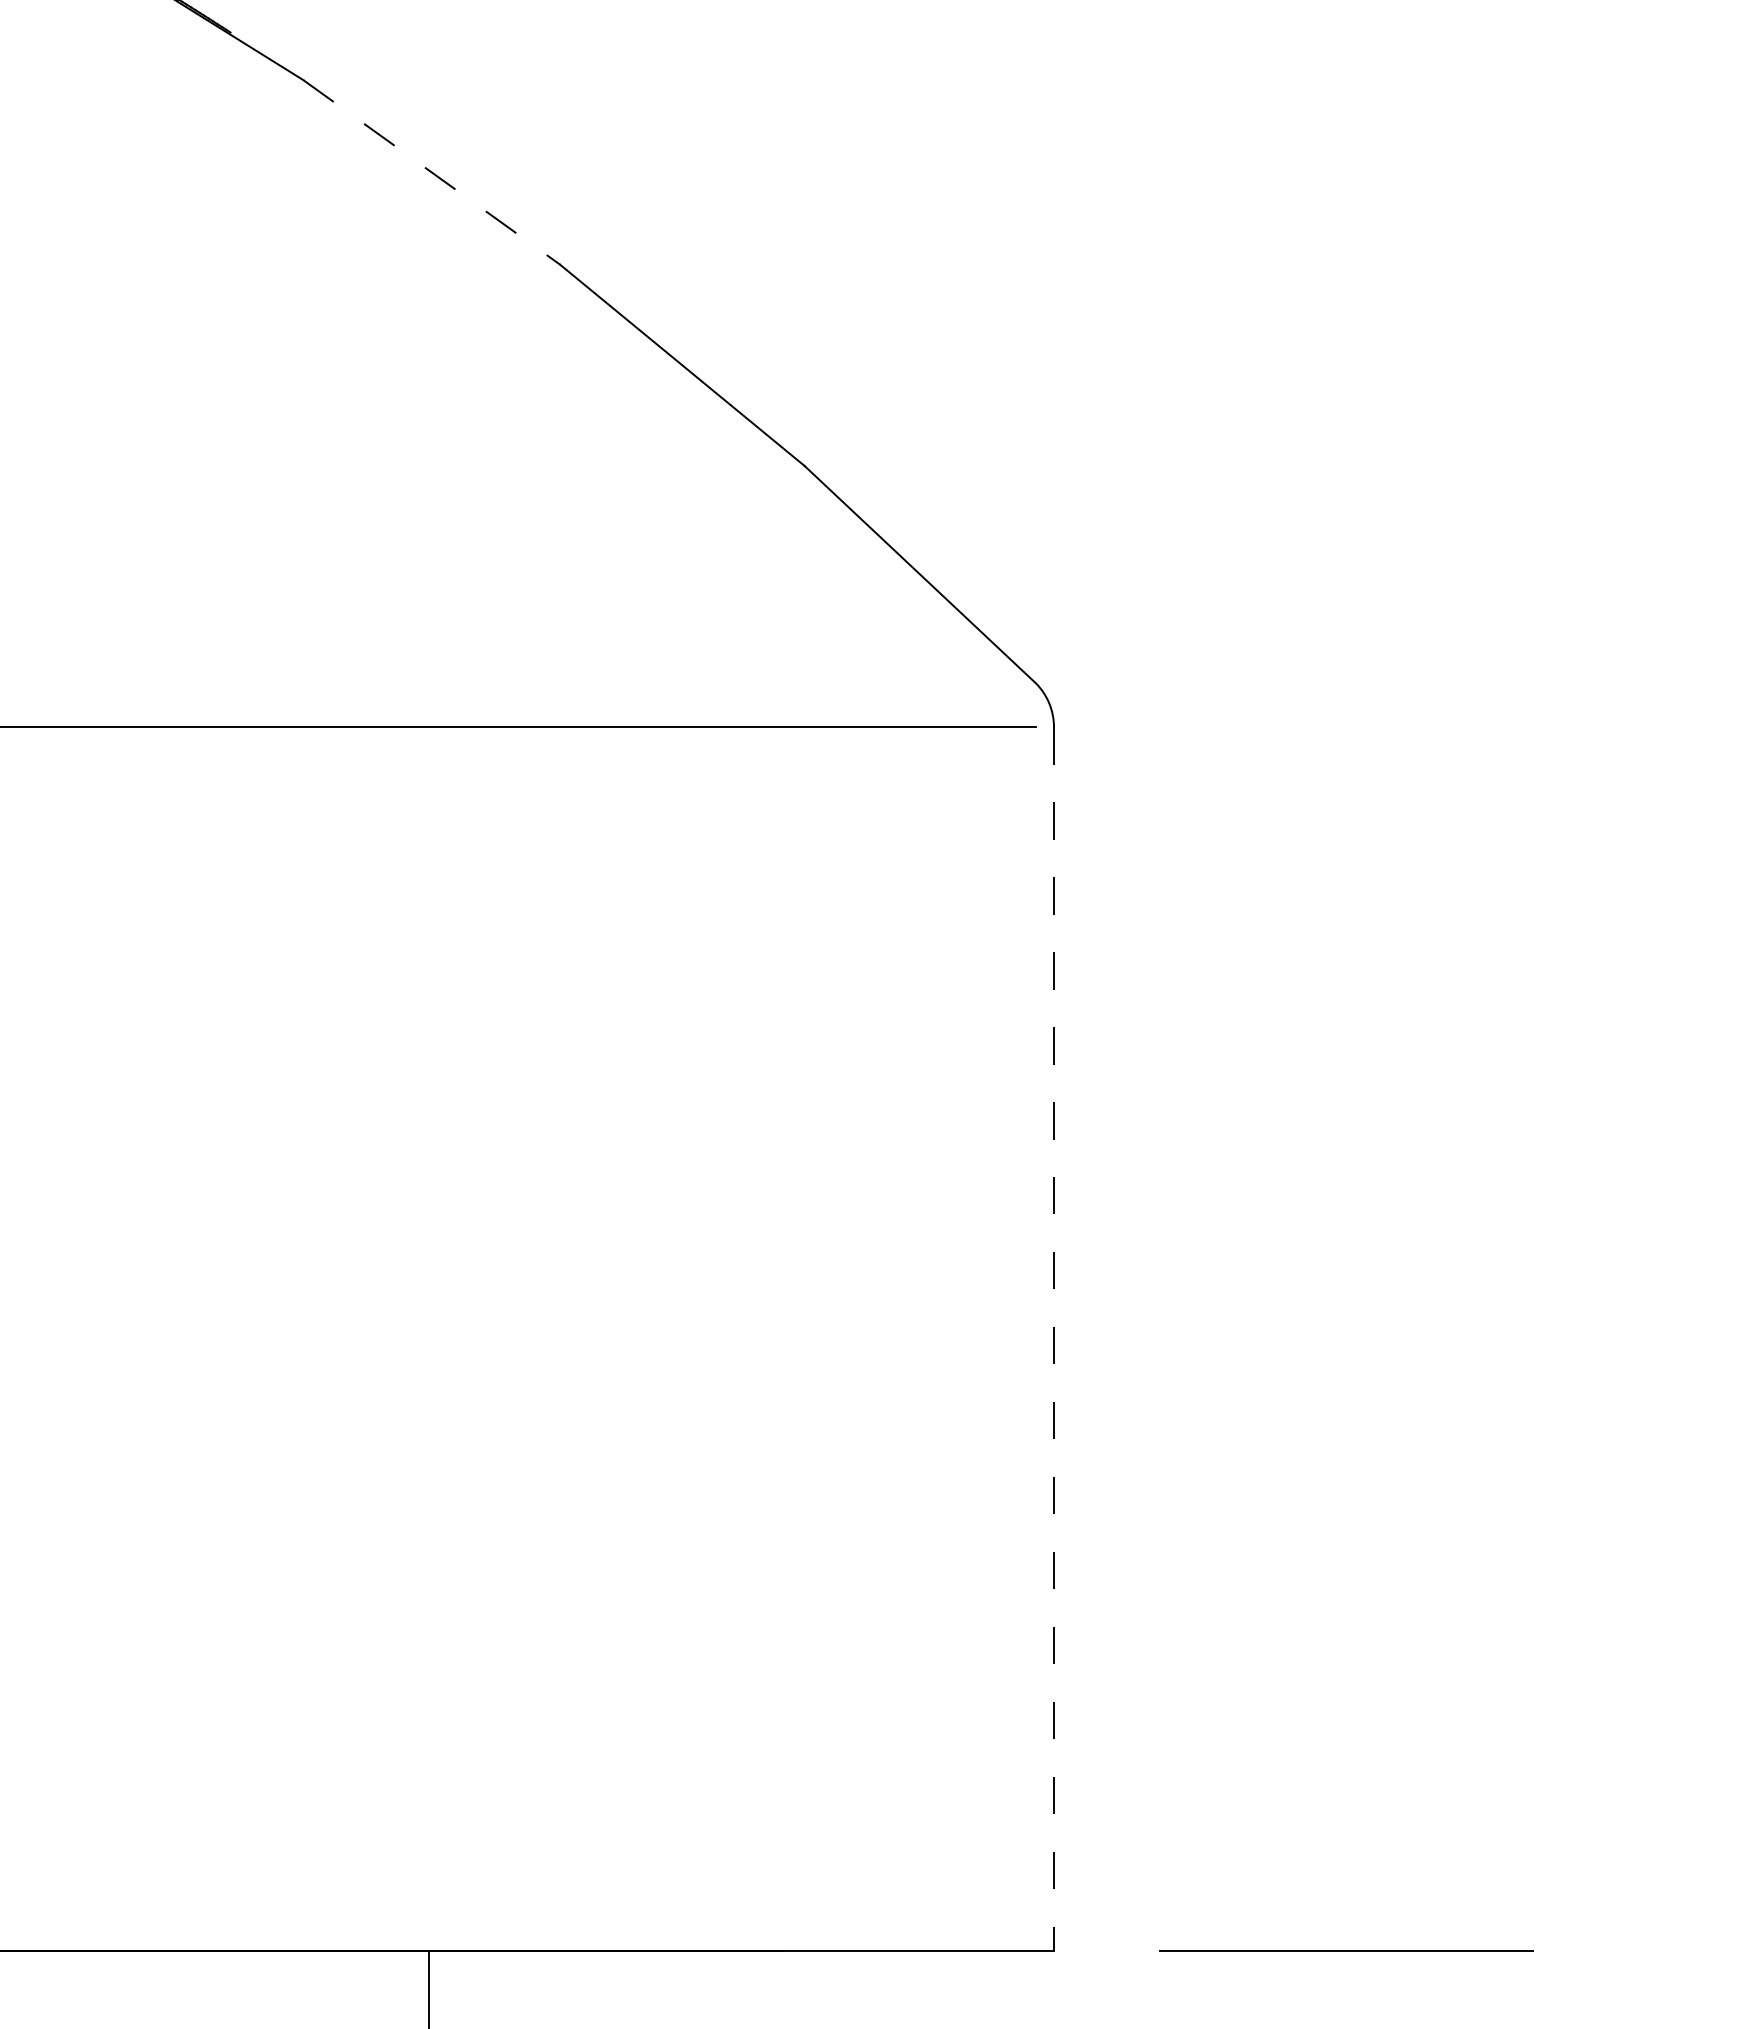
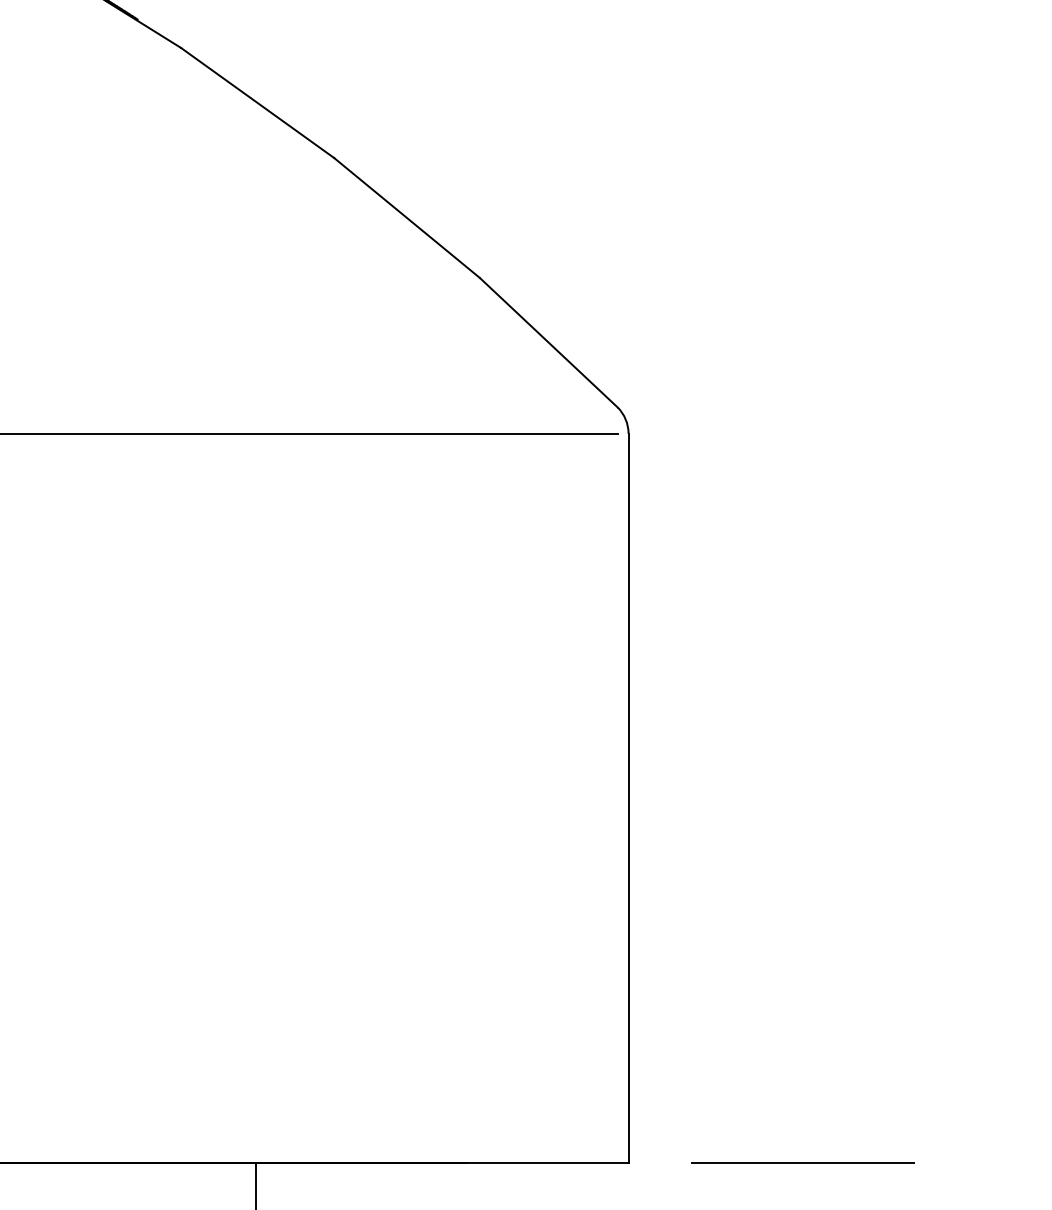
line: (431, 173) -> (257, 103), dashed -> solid
line: (1053, 1339) -> (628, 798), dashed -> solid

